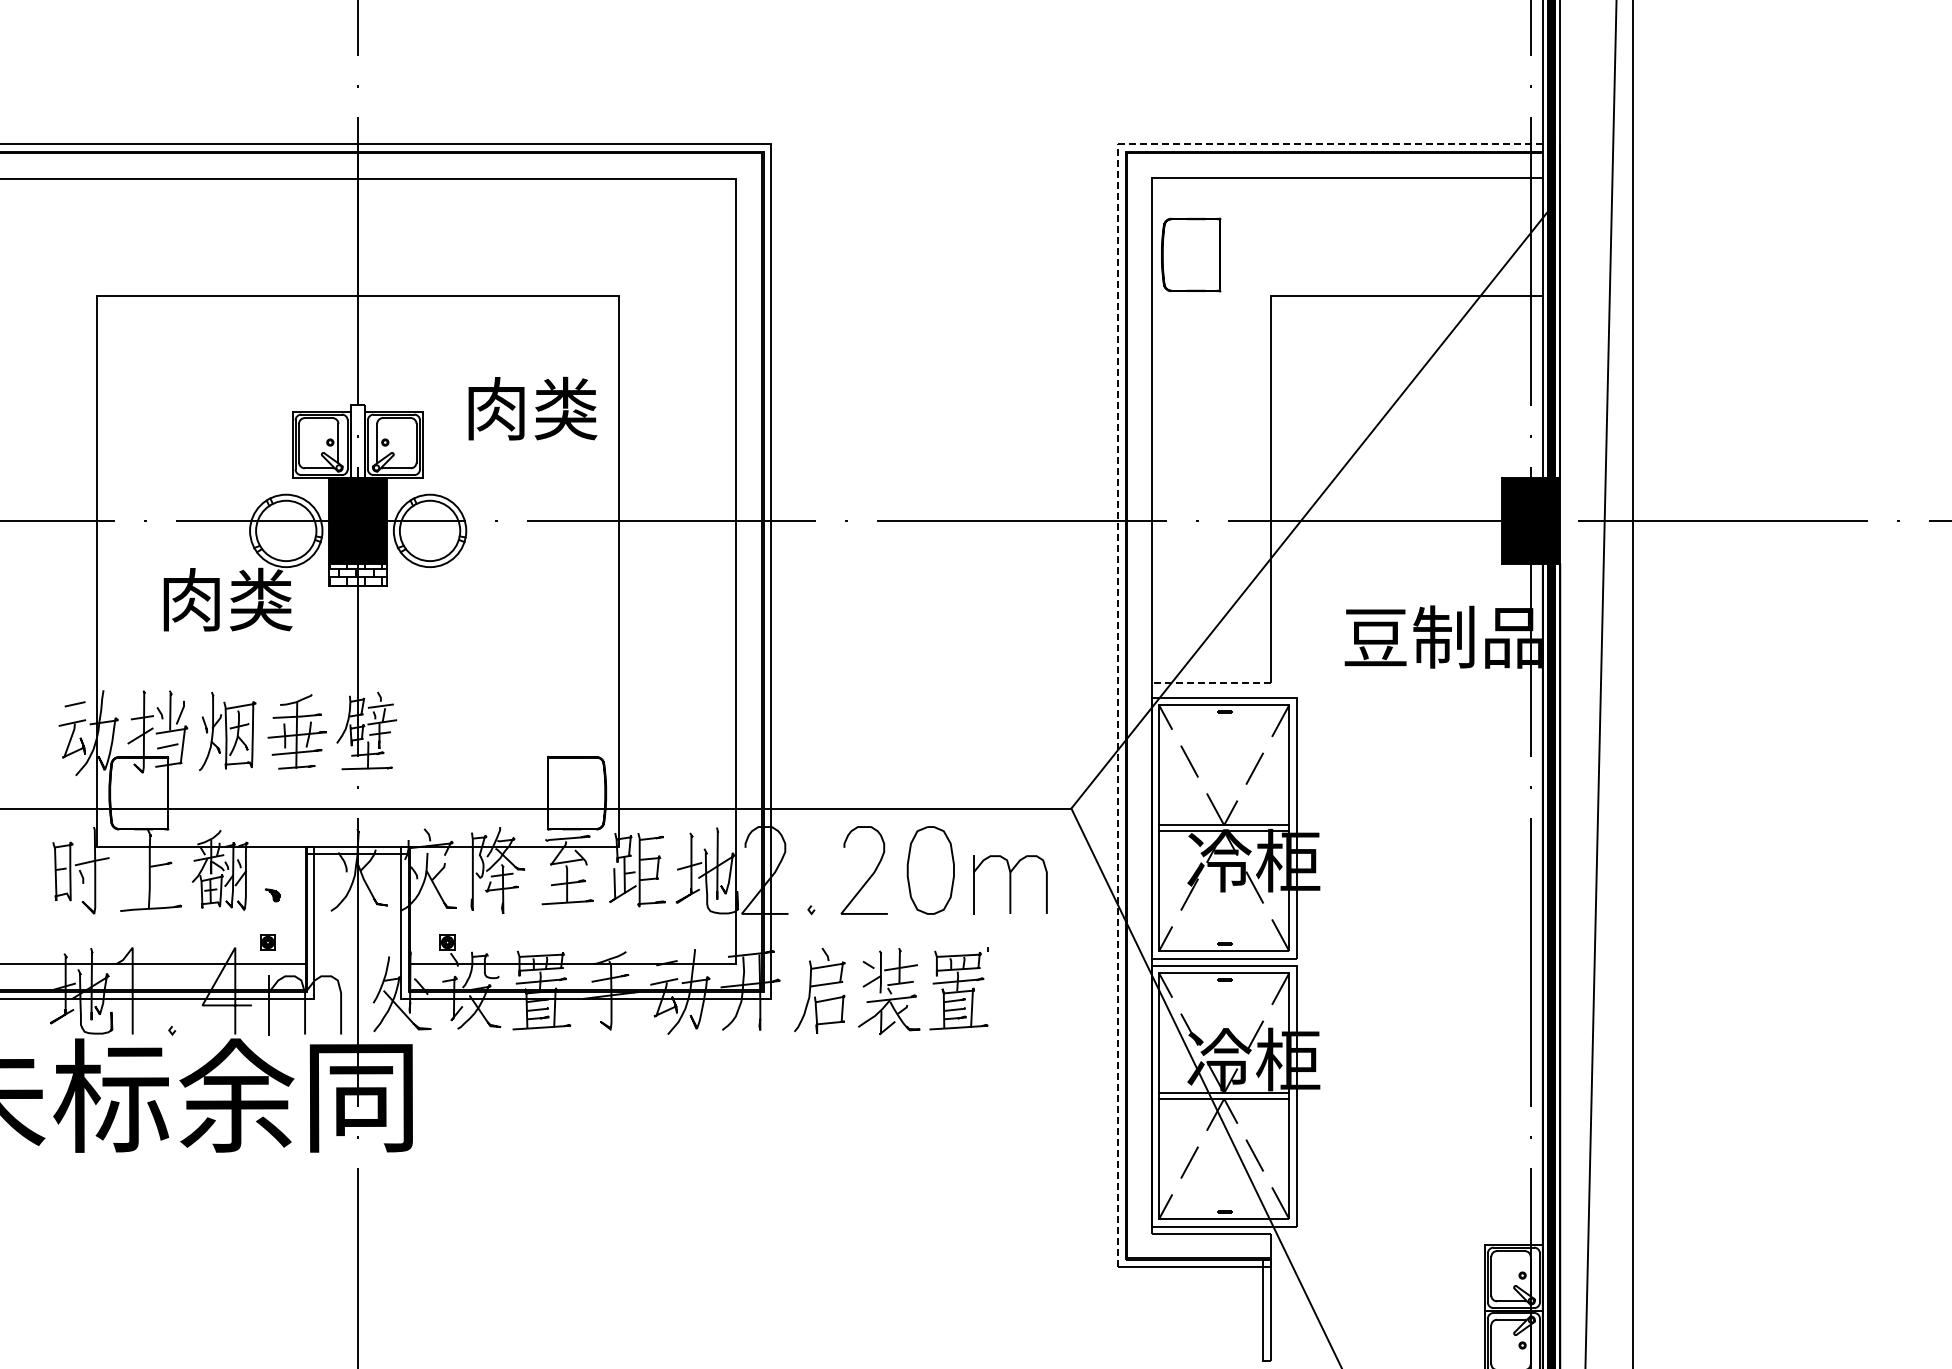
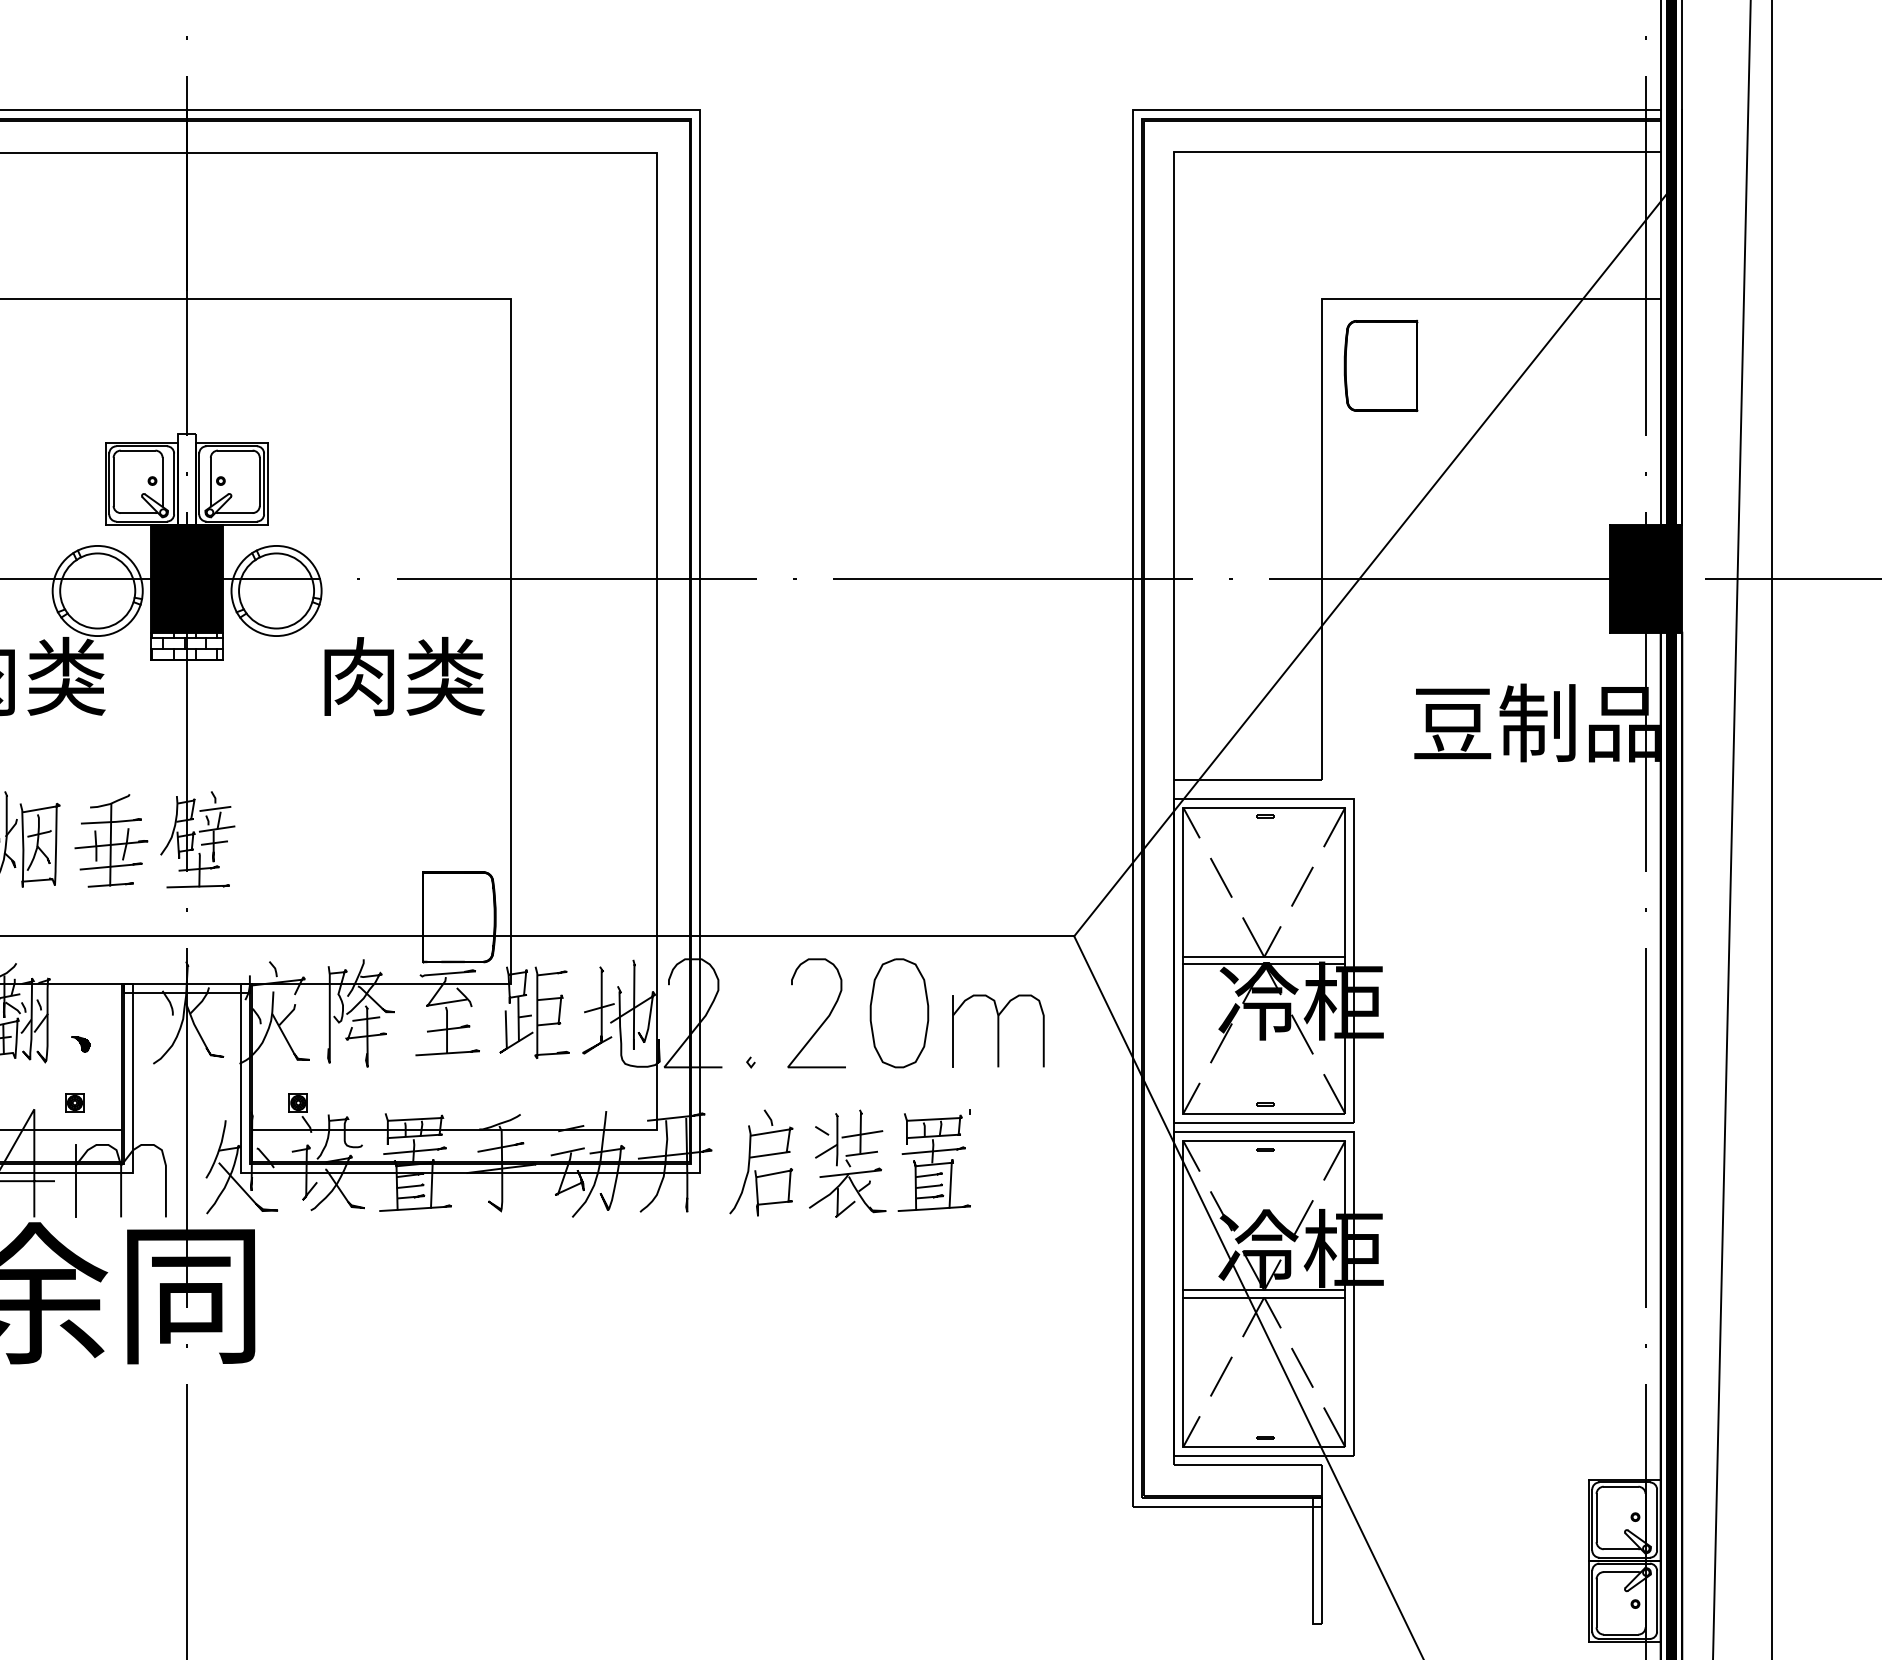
part: (1191, 254) -> (1381, 365), moved
text: (532, 408) -> (403, 676), moved
line: (1118, 493) -> (1132, 544), dashed -> solid
line: (1210, 683) -> (1247, 780), dashed -> solid

